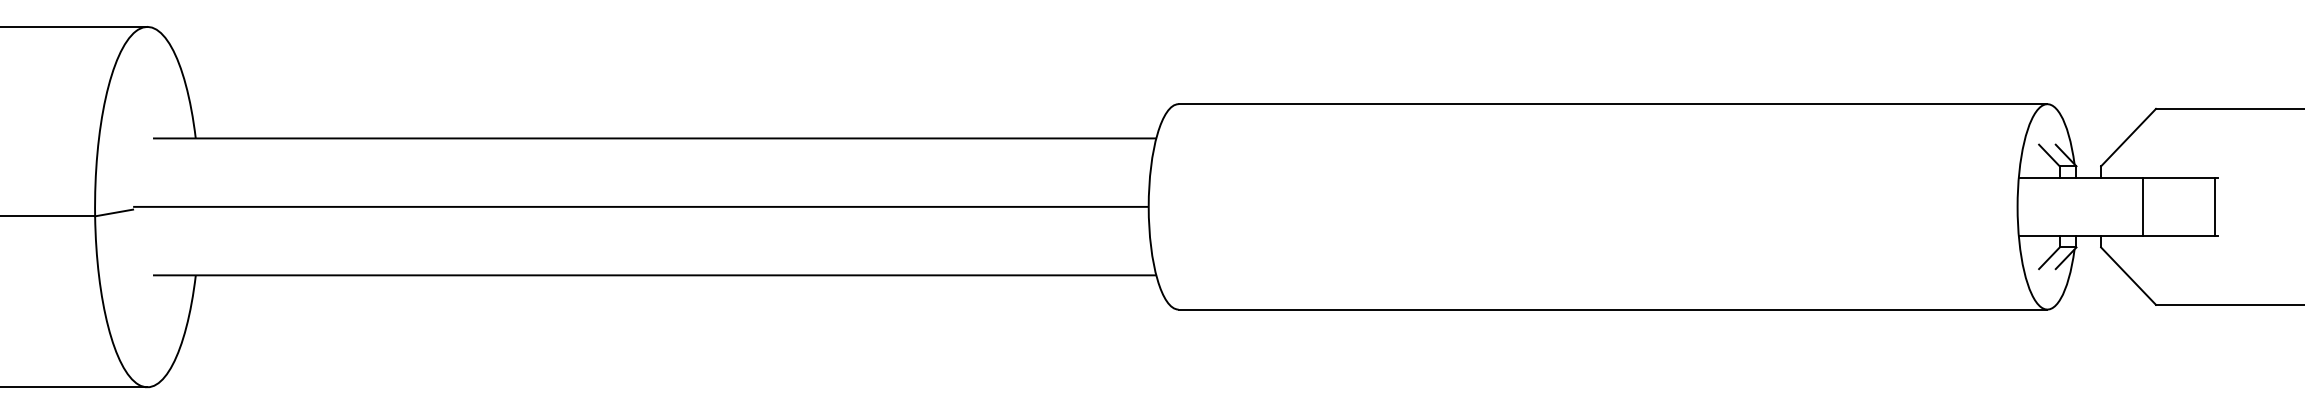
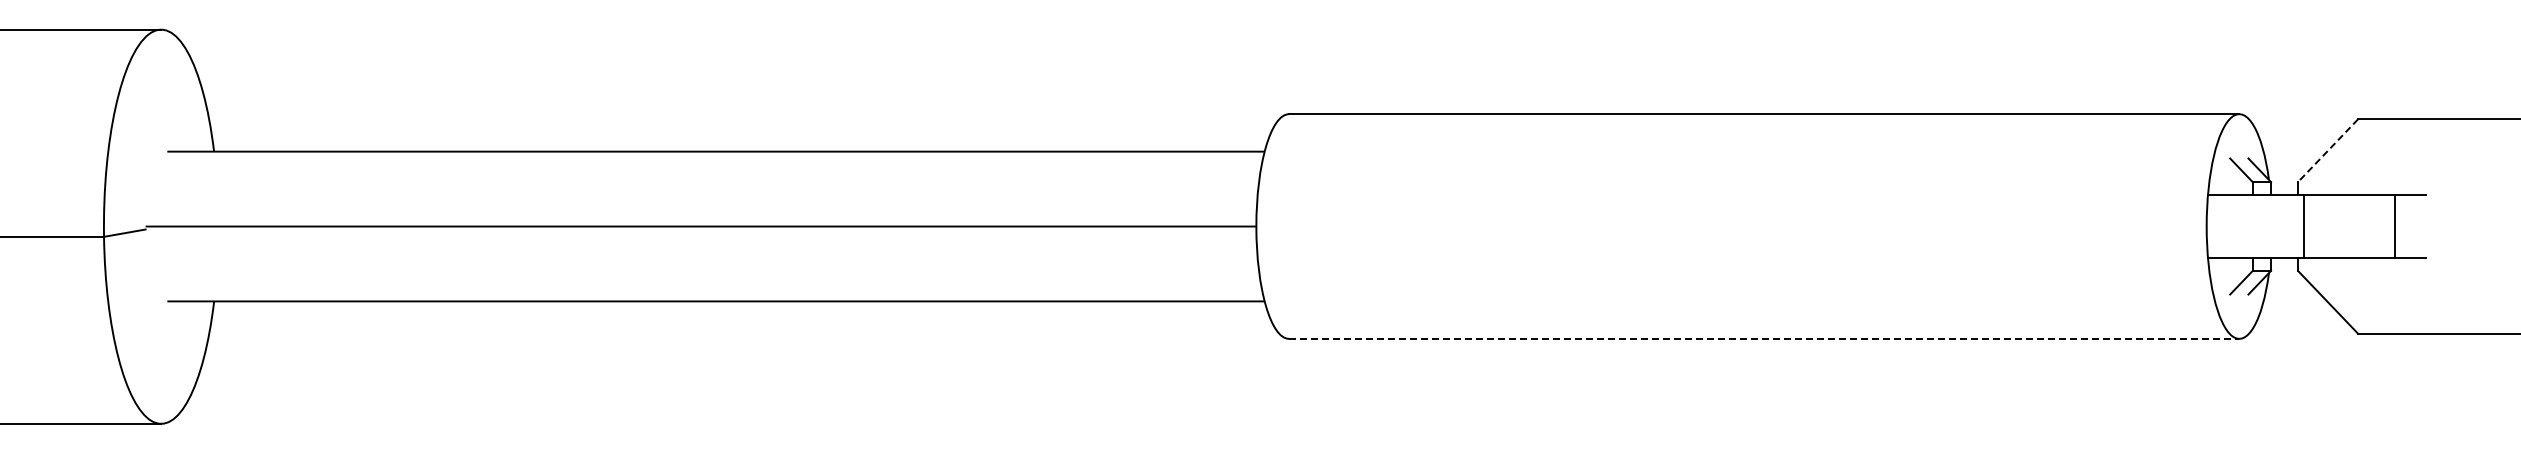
line: (2128, 138) -> (2327, 151), solid -> dashed
line: (2143, 206) -> (2304, 226), moved
line: (2214, 206) -> (2395, 226), moved
line: (1613, 309) -> (1764, 338), solid -> dashed

